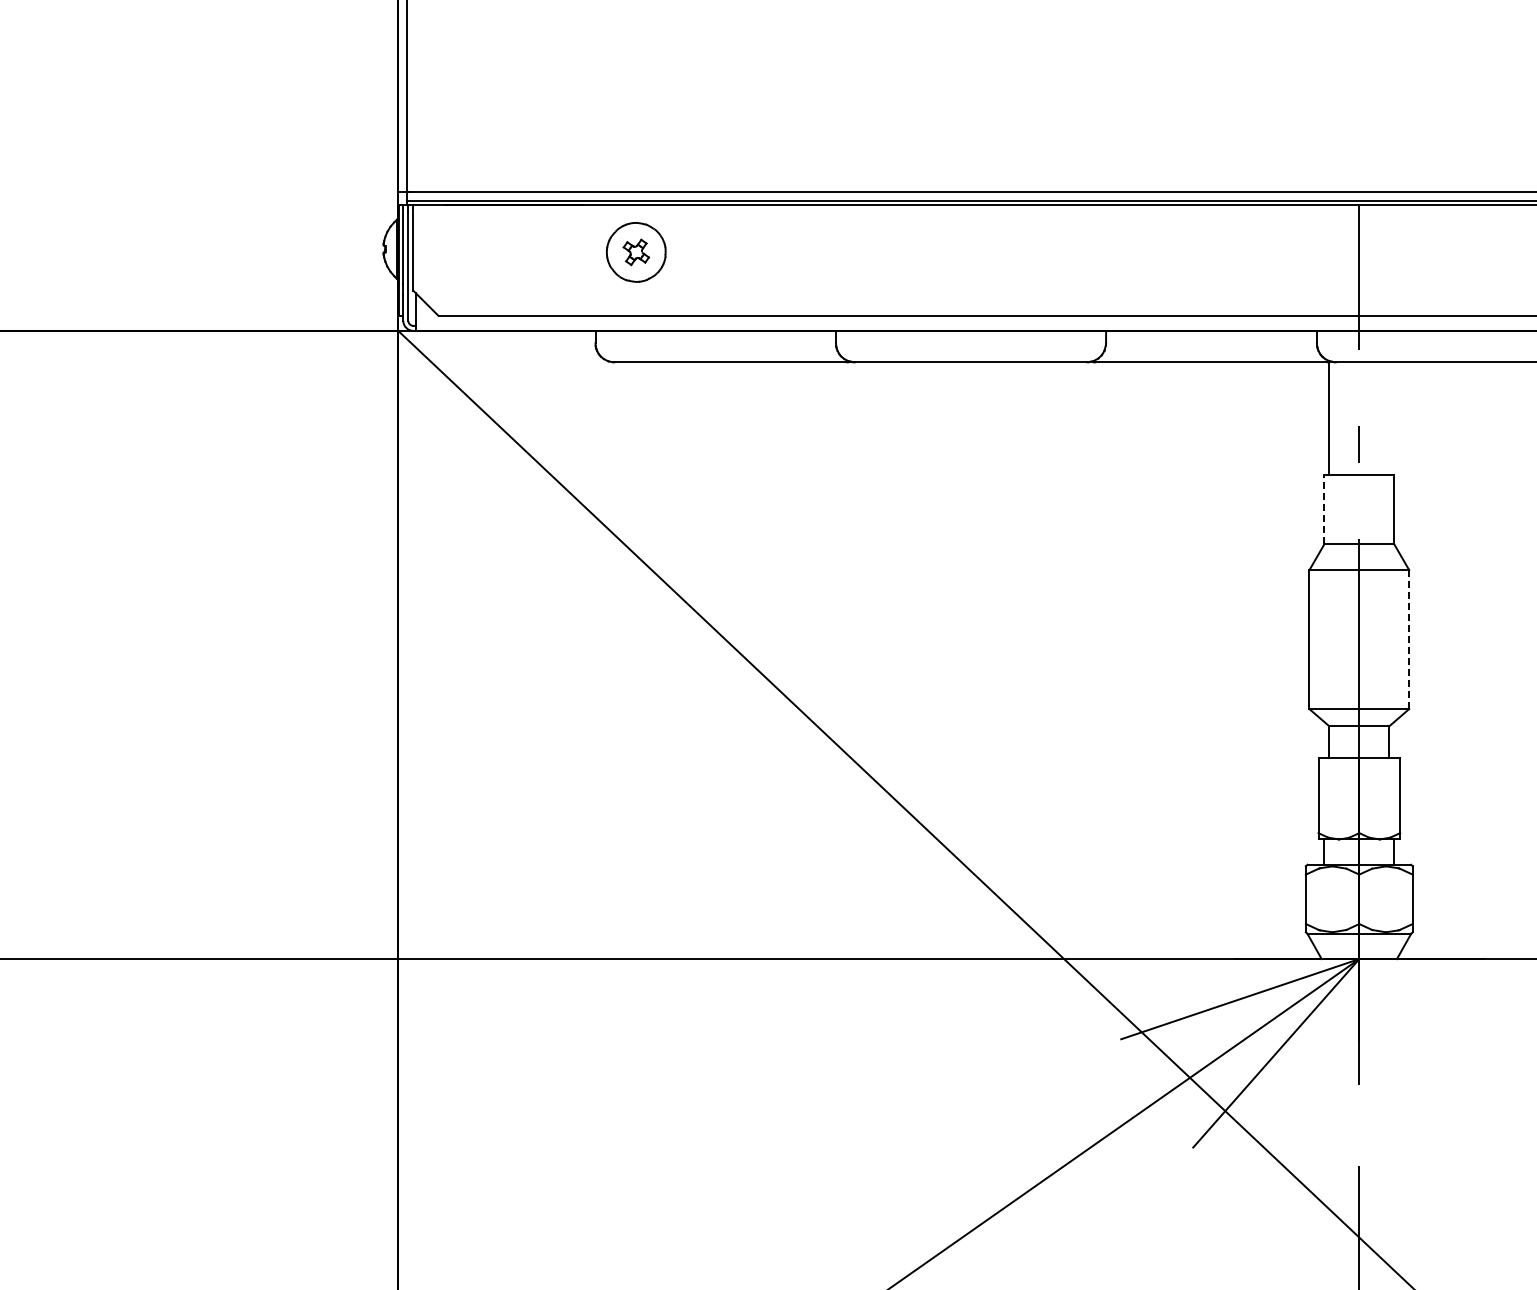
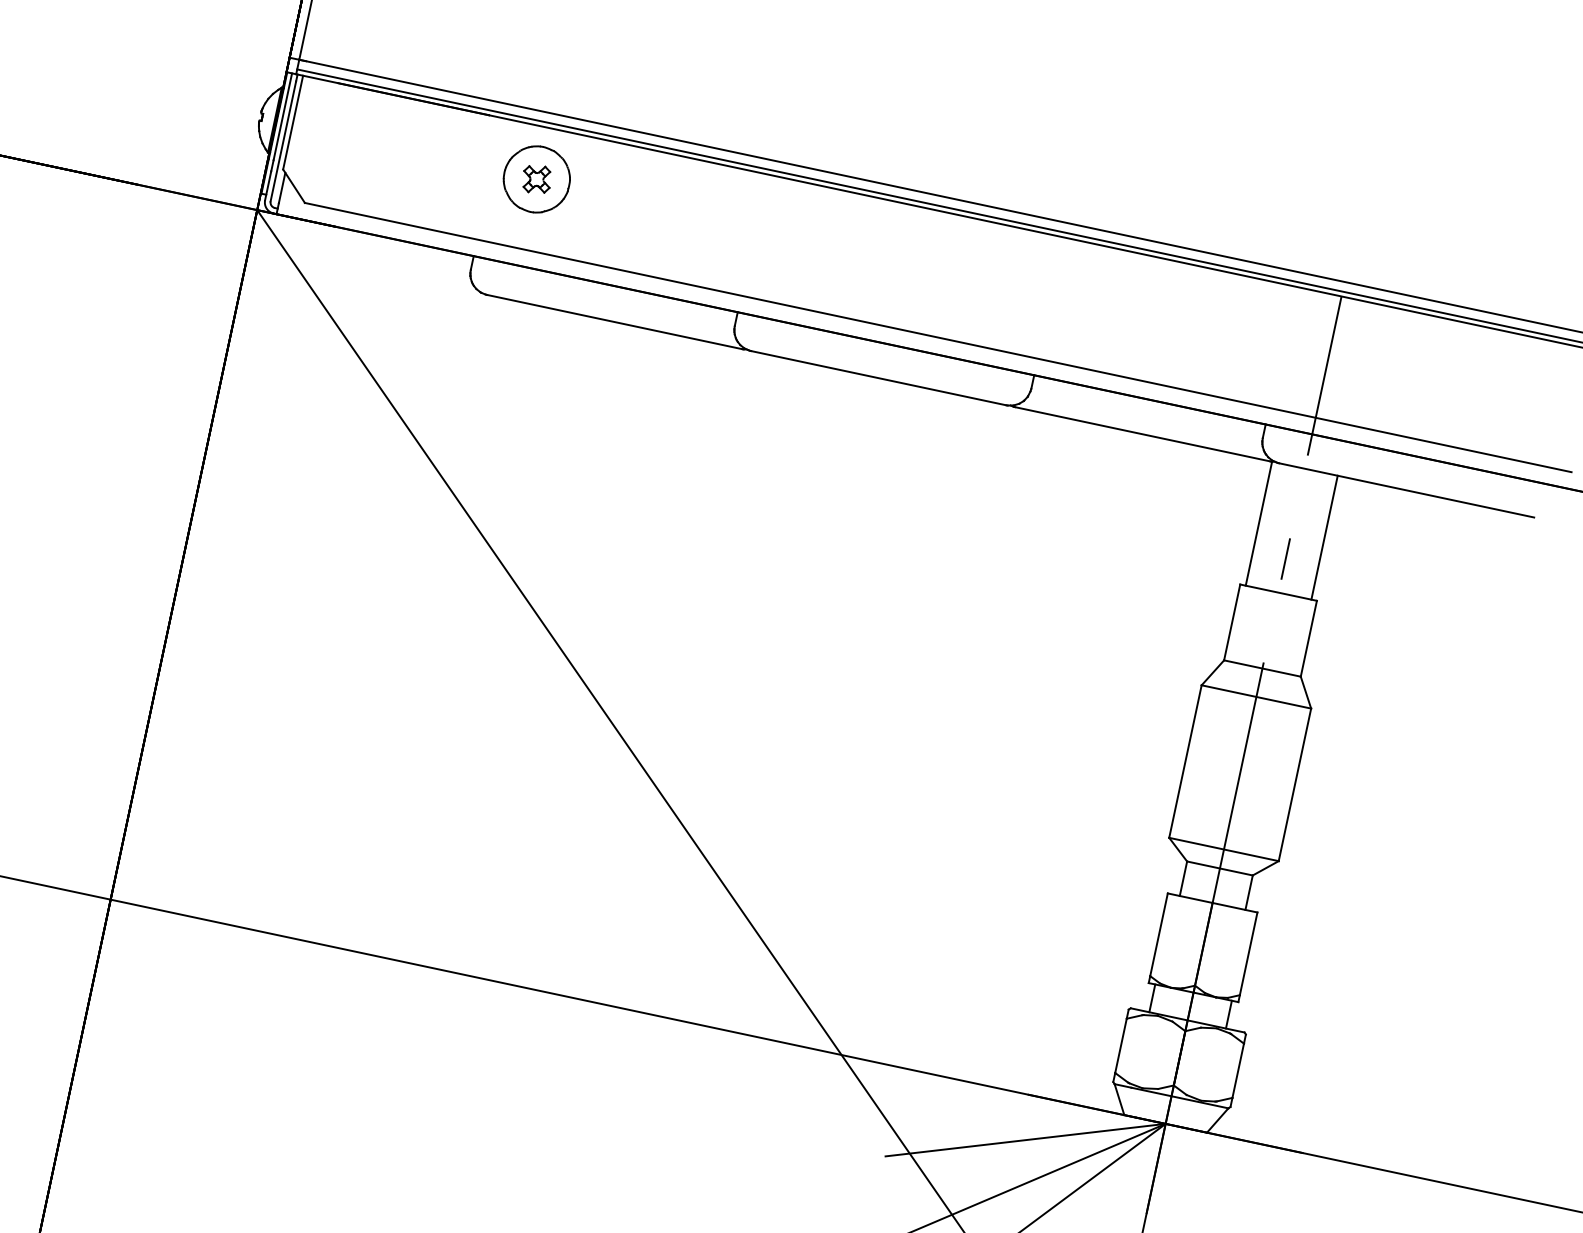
line: (1389, 418) -> (1324, 537), added
line: (1324, 509) -> (1232, 622), dashed -> solid
line: (1409, 639) -> (1295, 784), dashed -> solid

